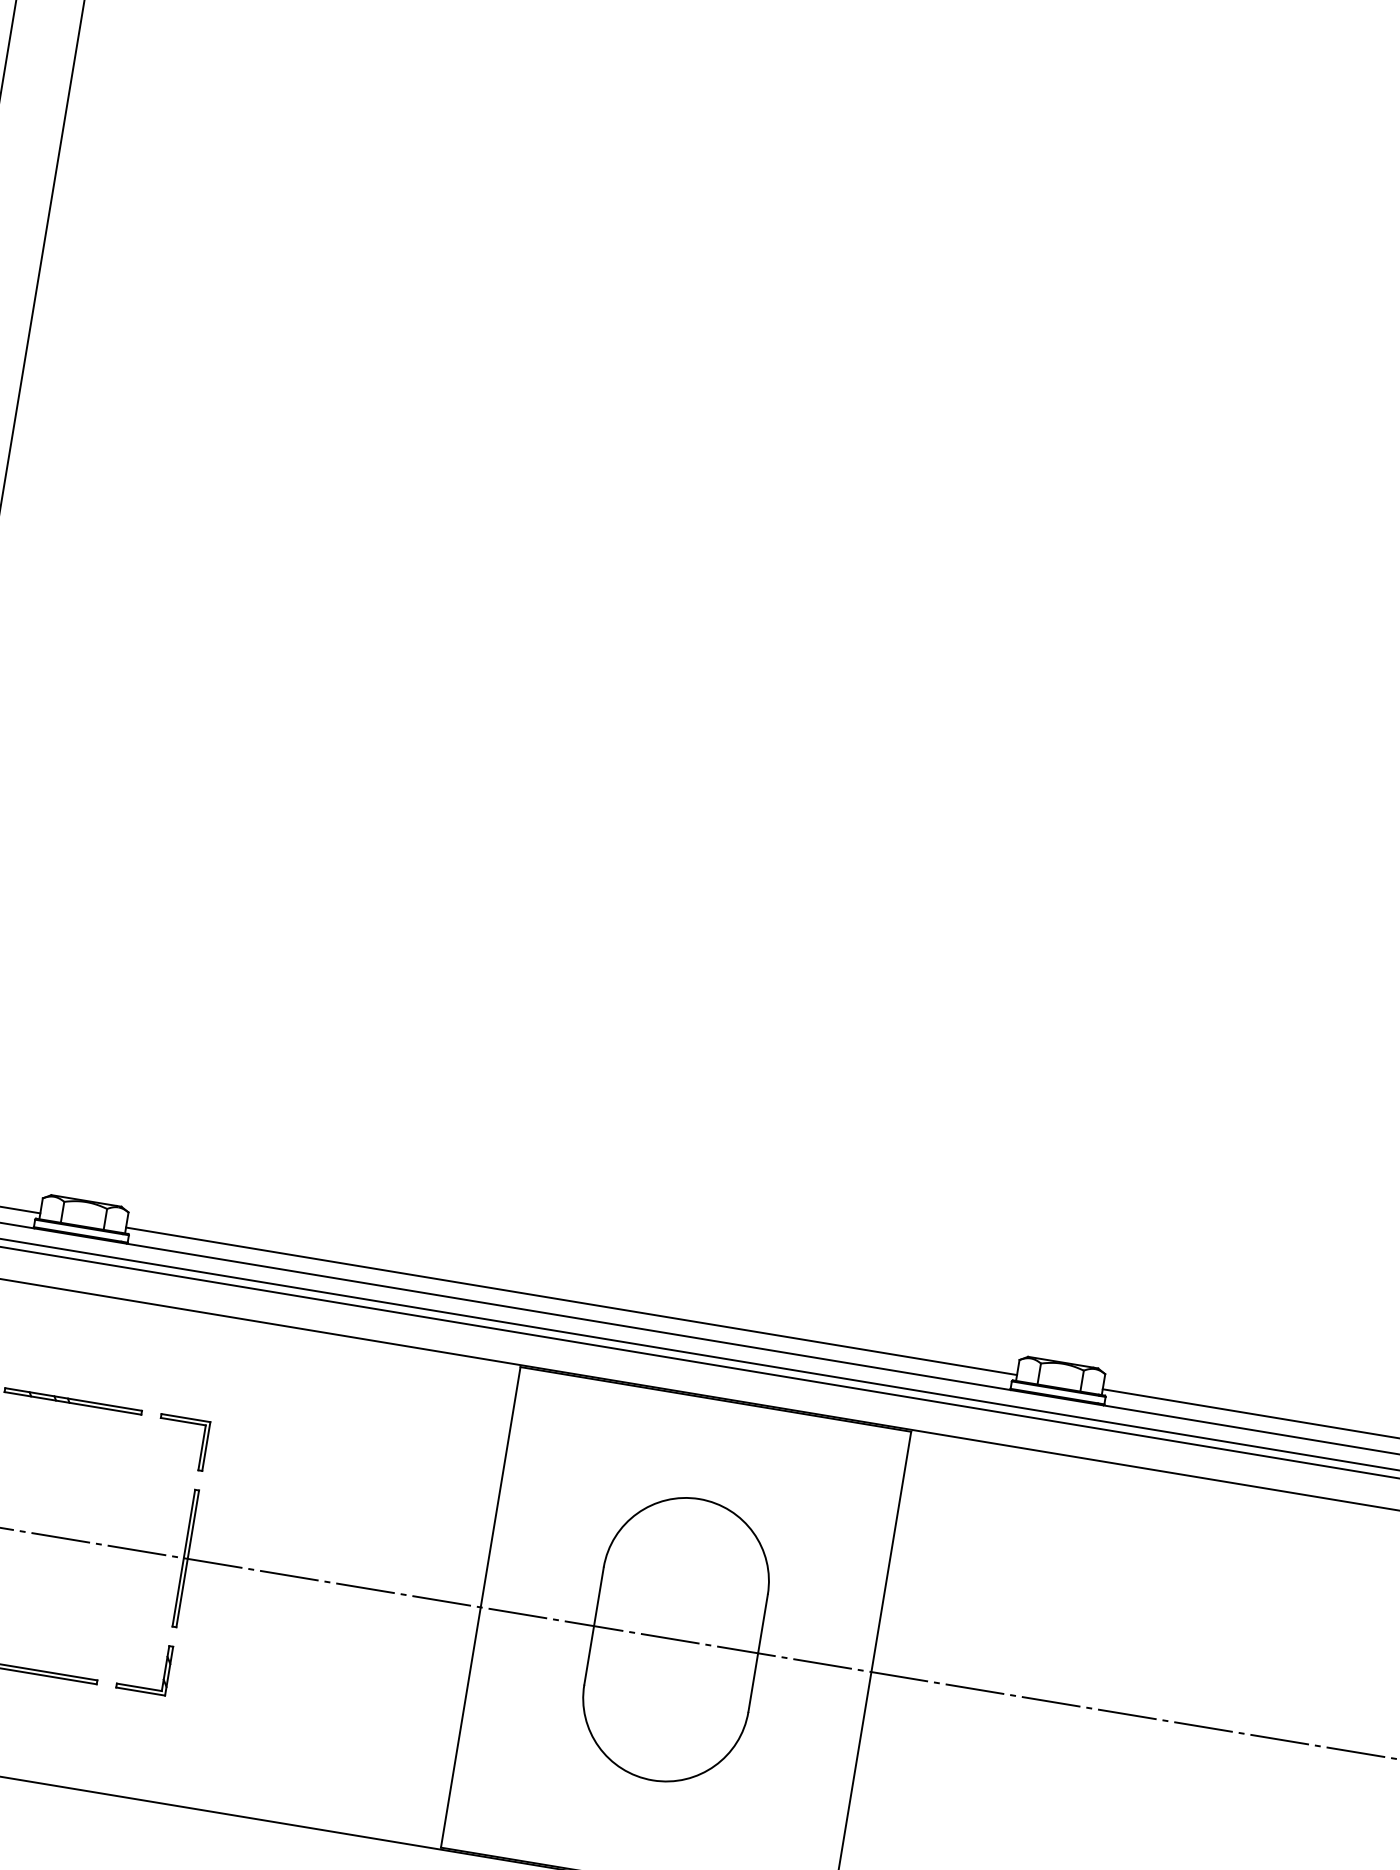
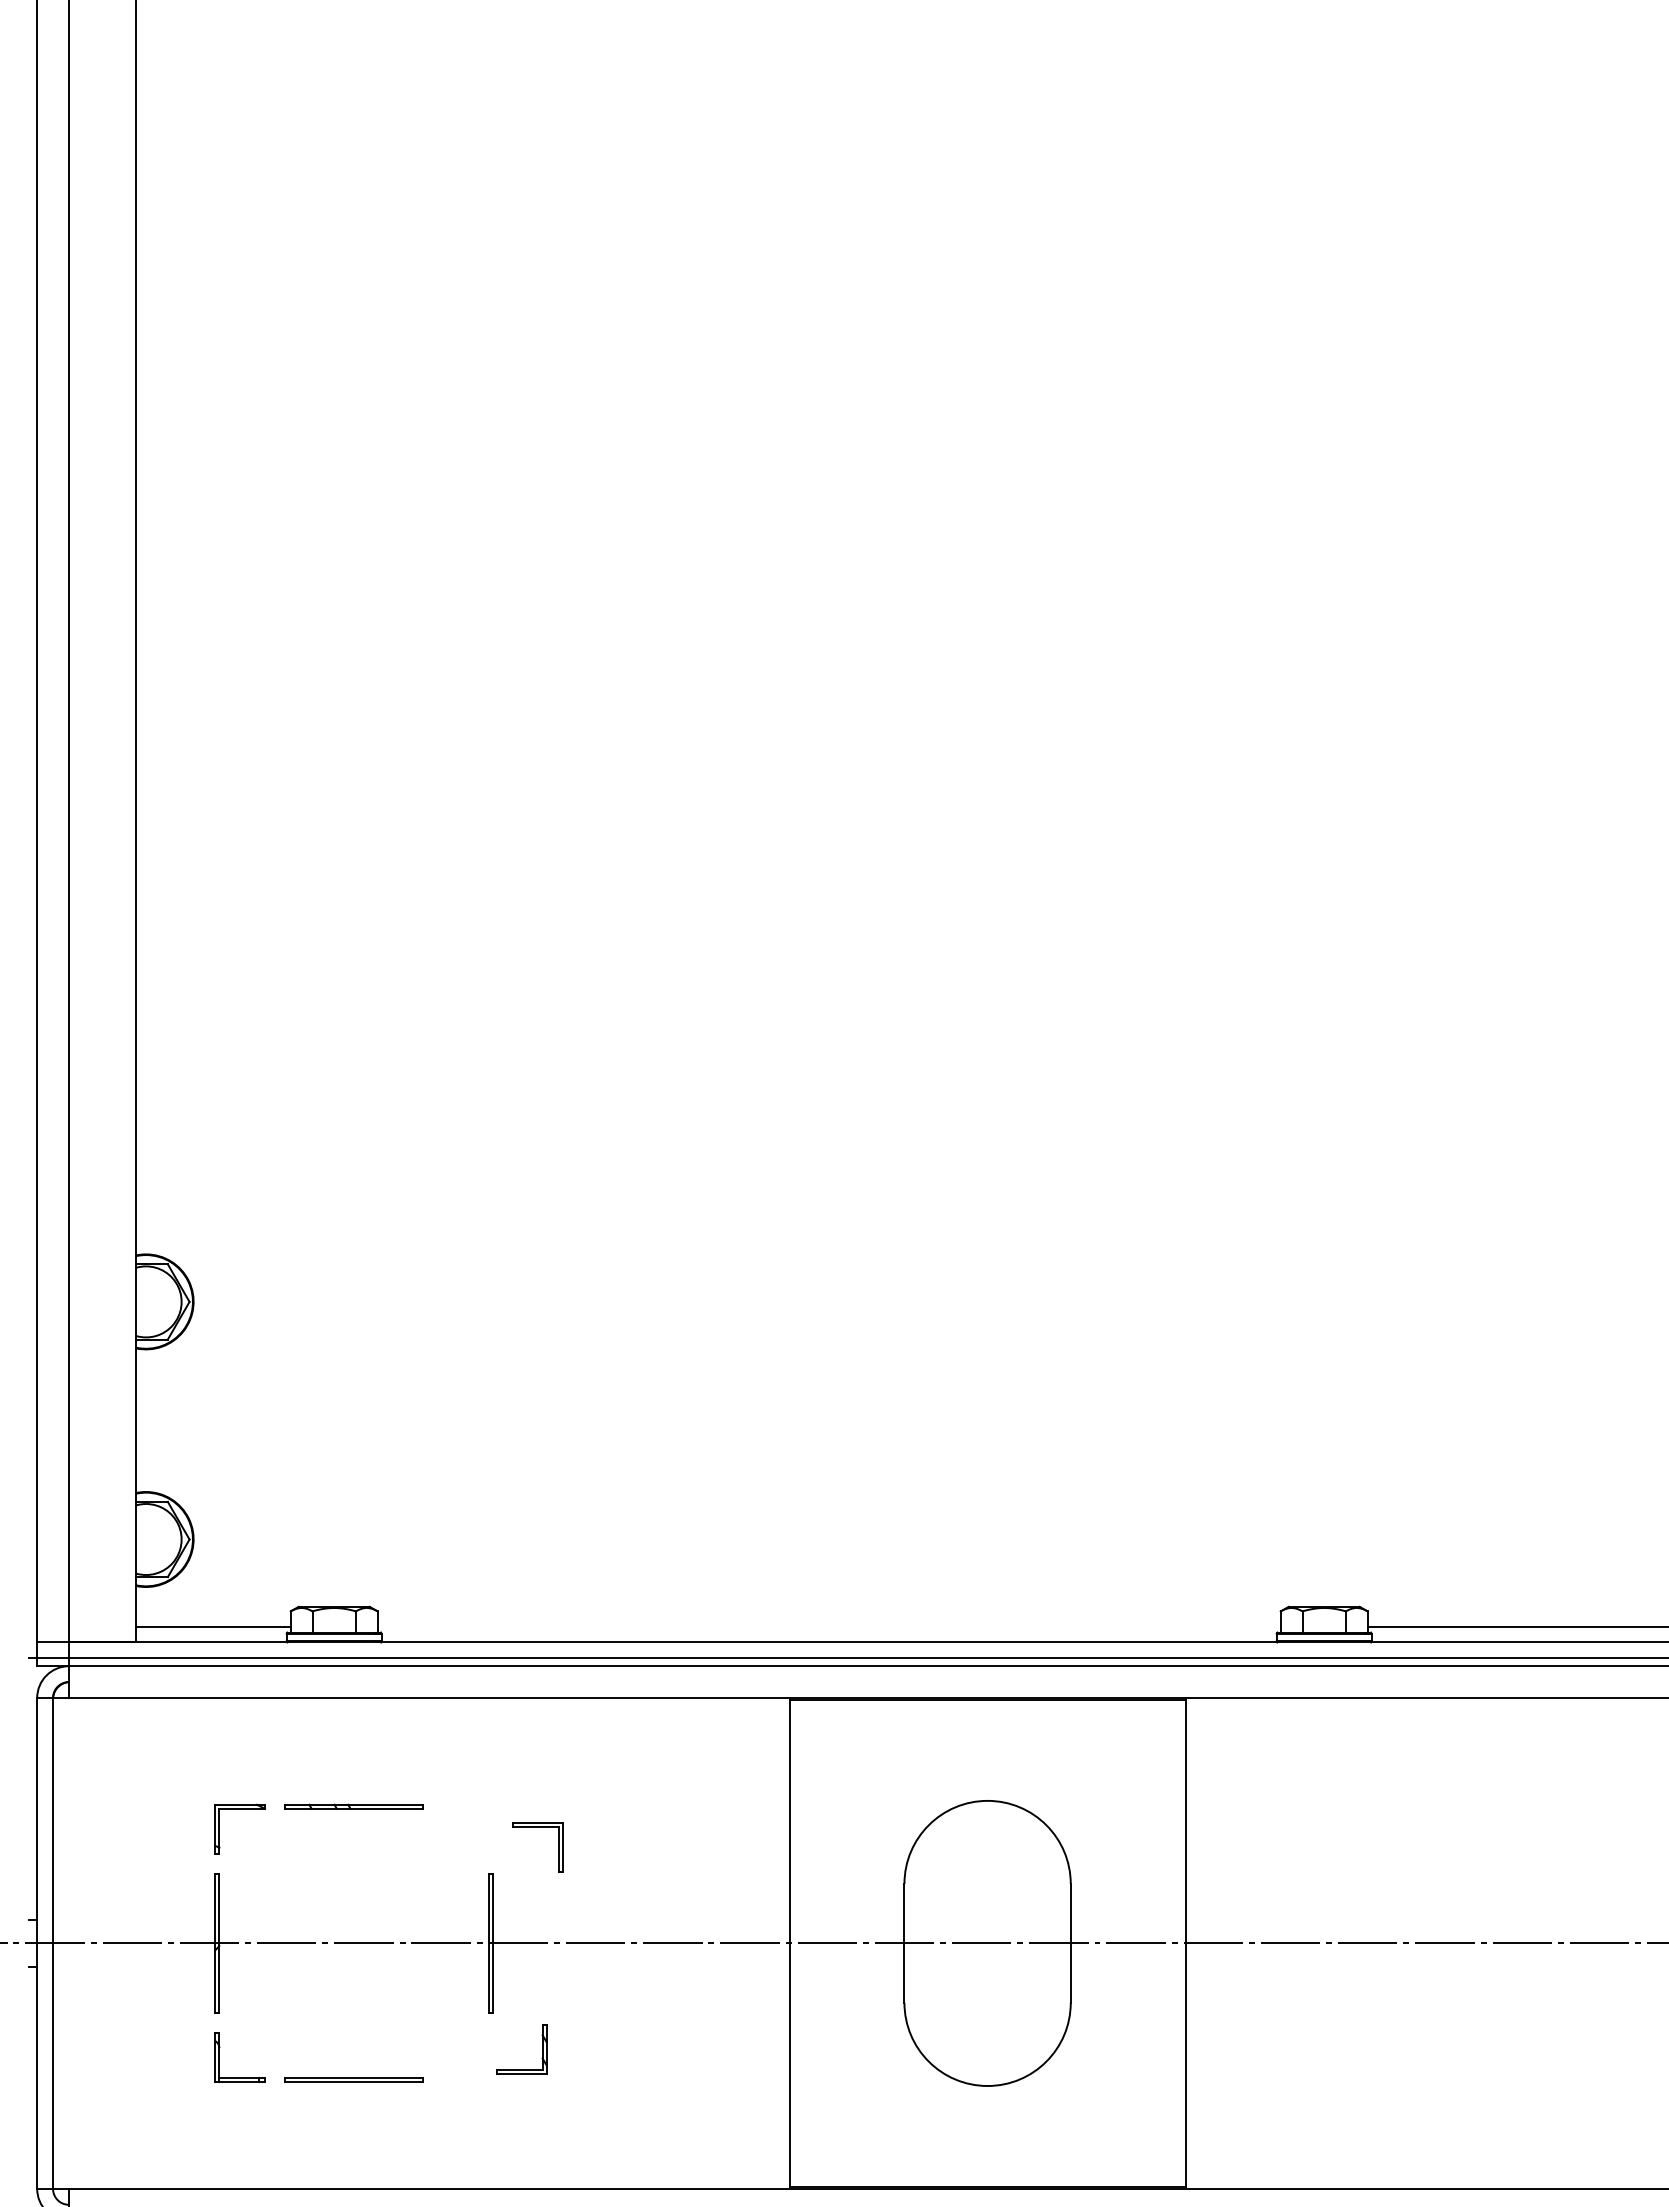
line: (570, 1301) -> (828, 1626), removed
part: (184, 1422) -> (537, 1827), moved
part: (141, 1687) -> (521, 2069), moved

